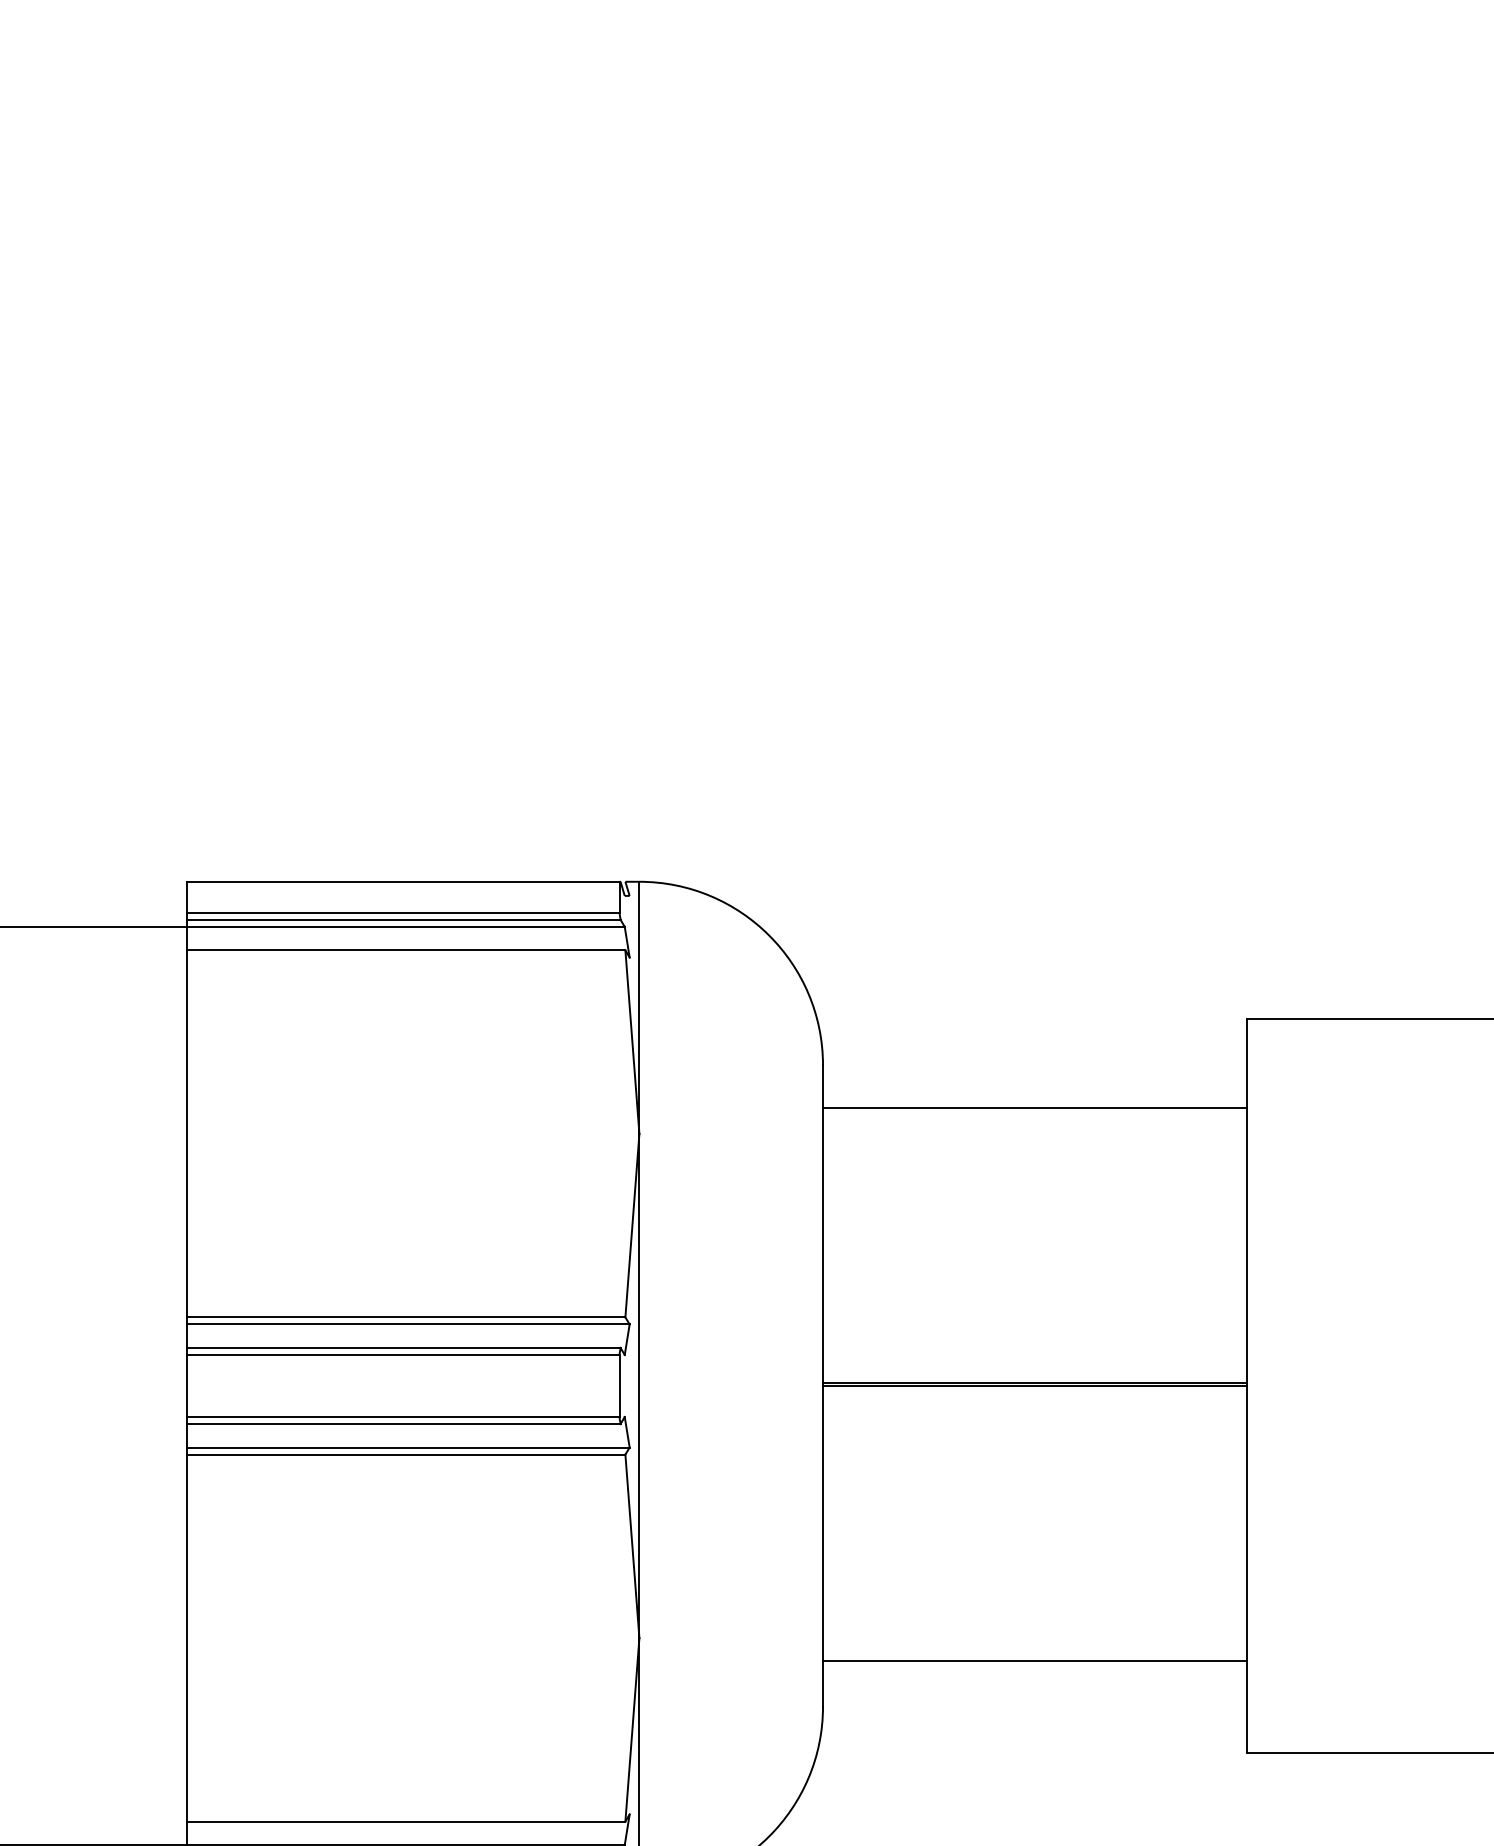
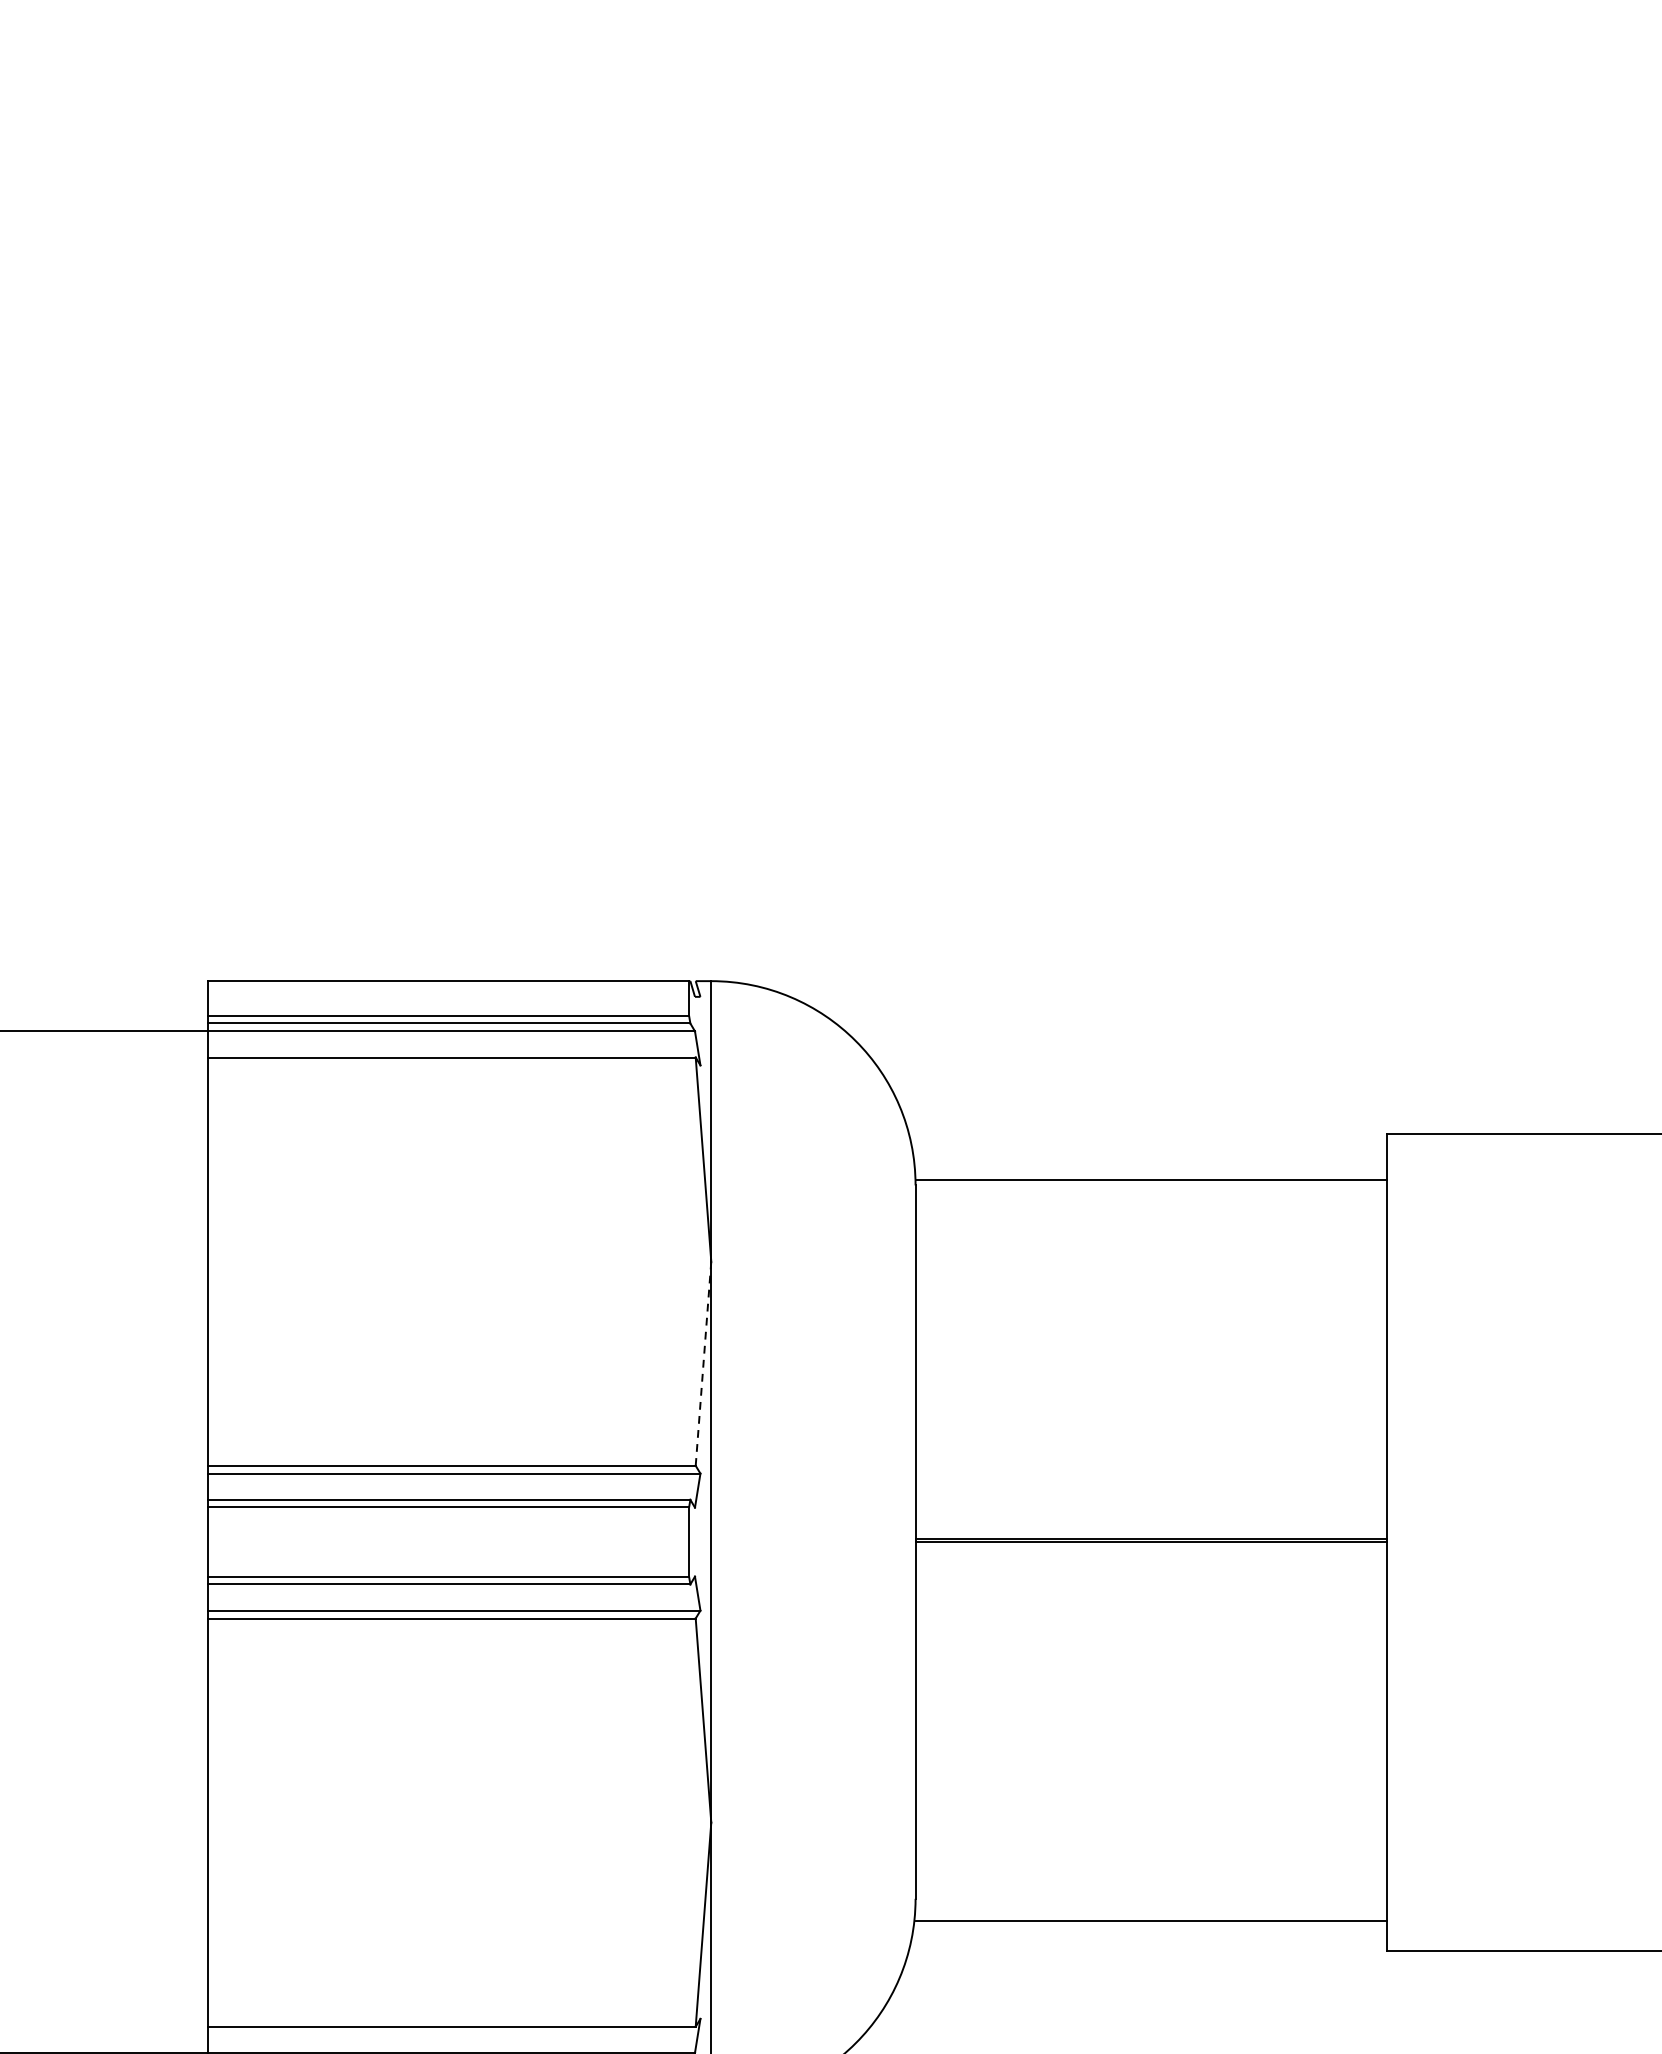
line: (1034, 1107) -> (1150, 1179), moved
line: (632, 1226) -> (703, 1364), solid -> dashed
line: (1034, 1661) -> (1150, 1920), moved

